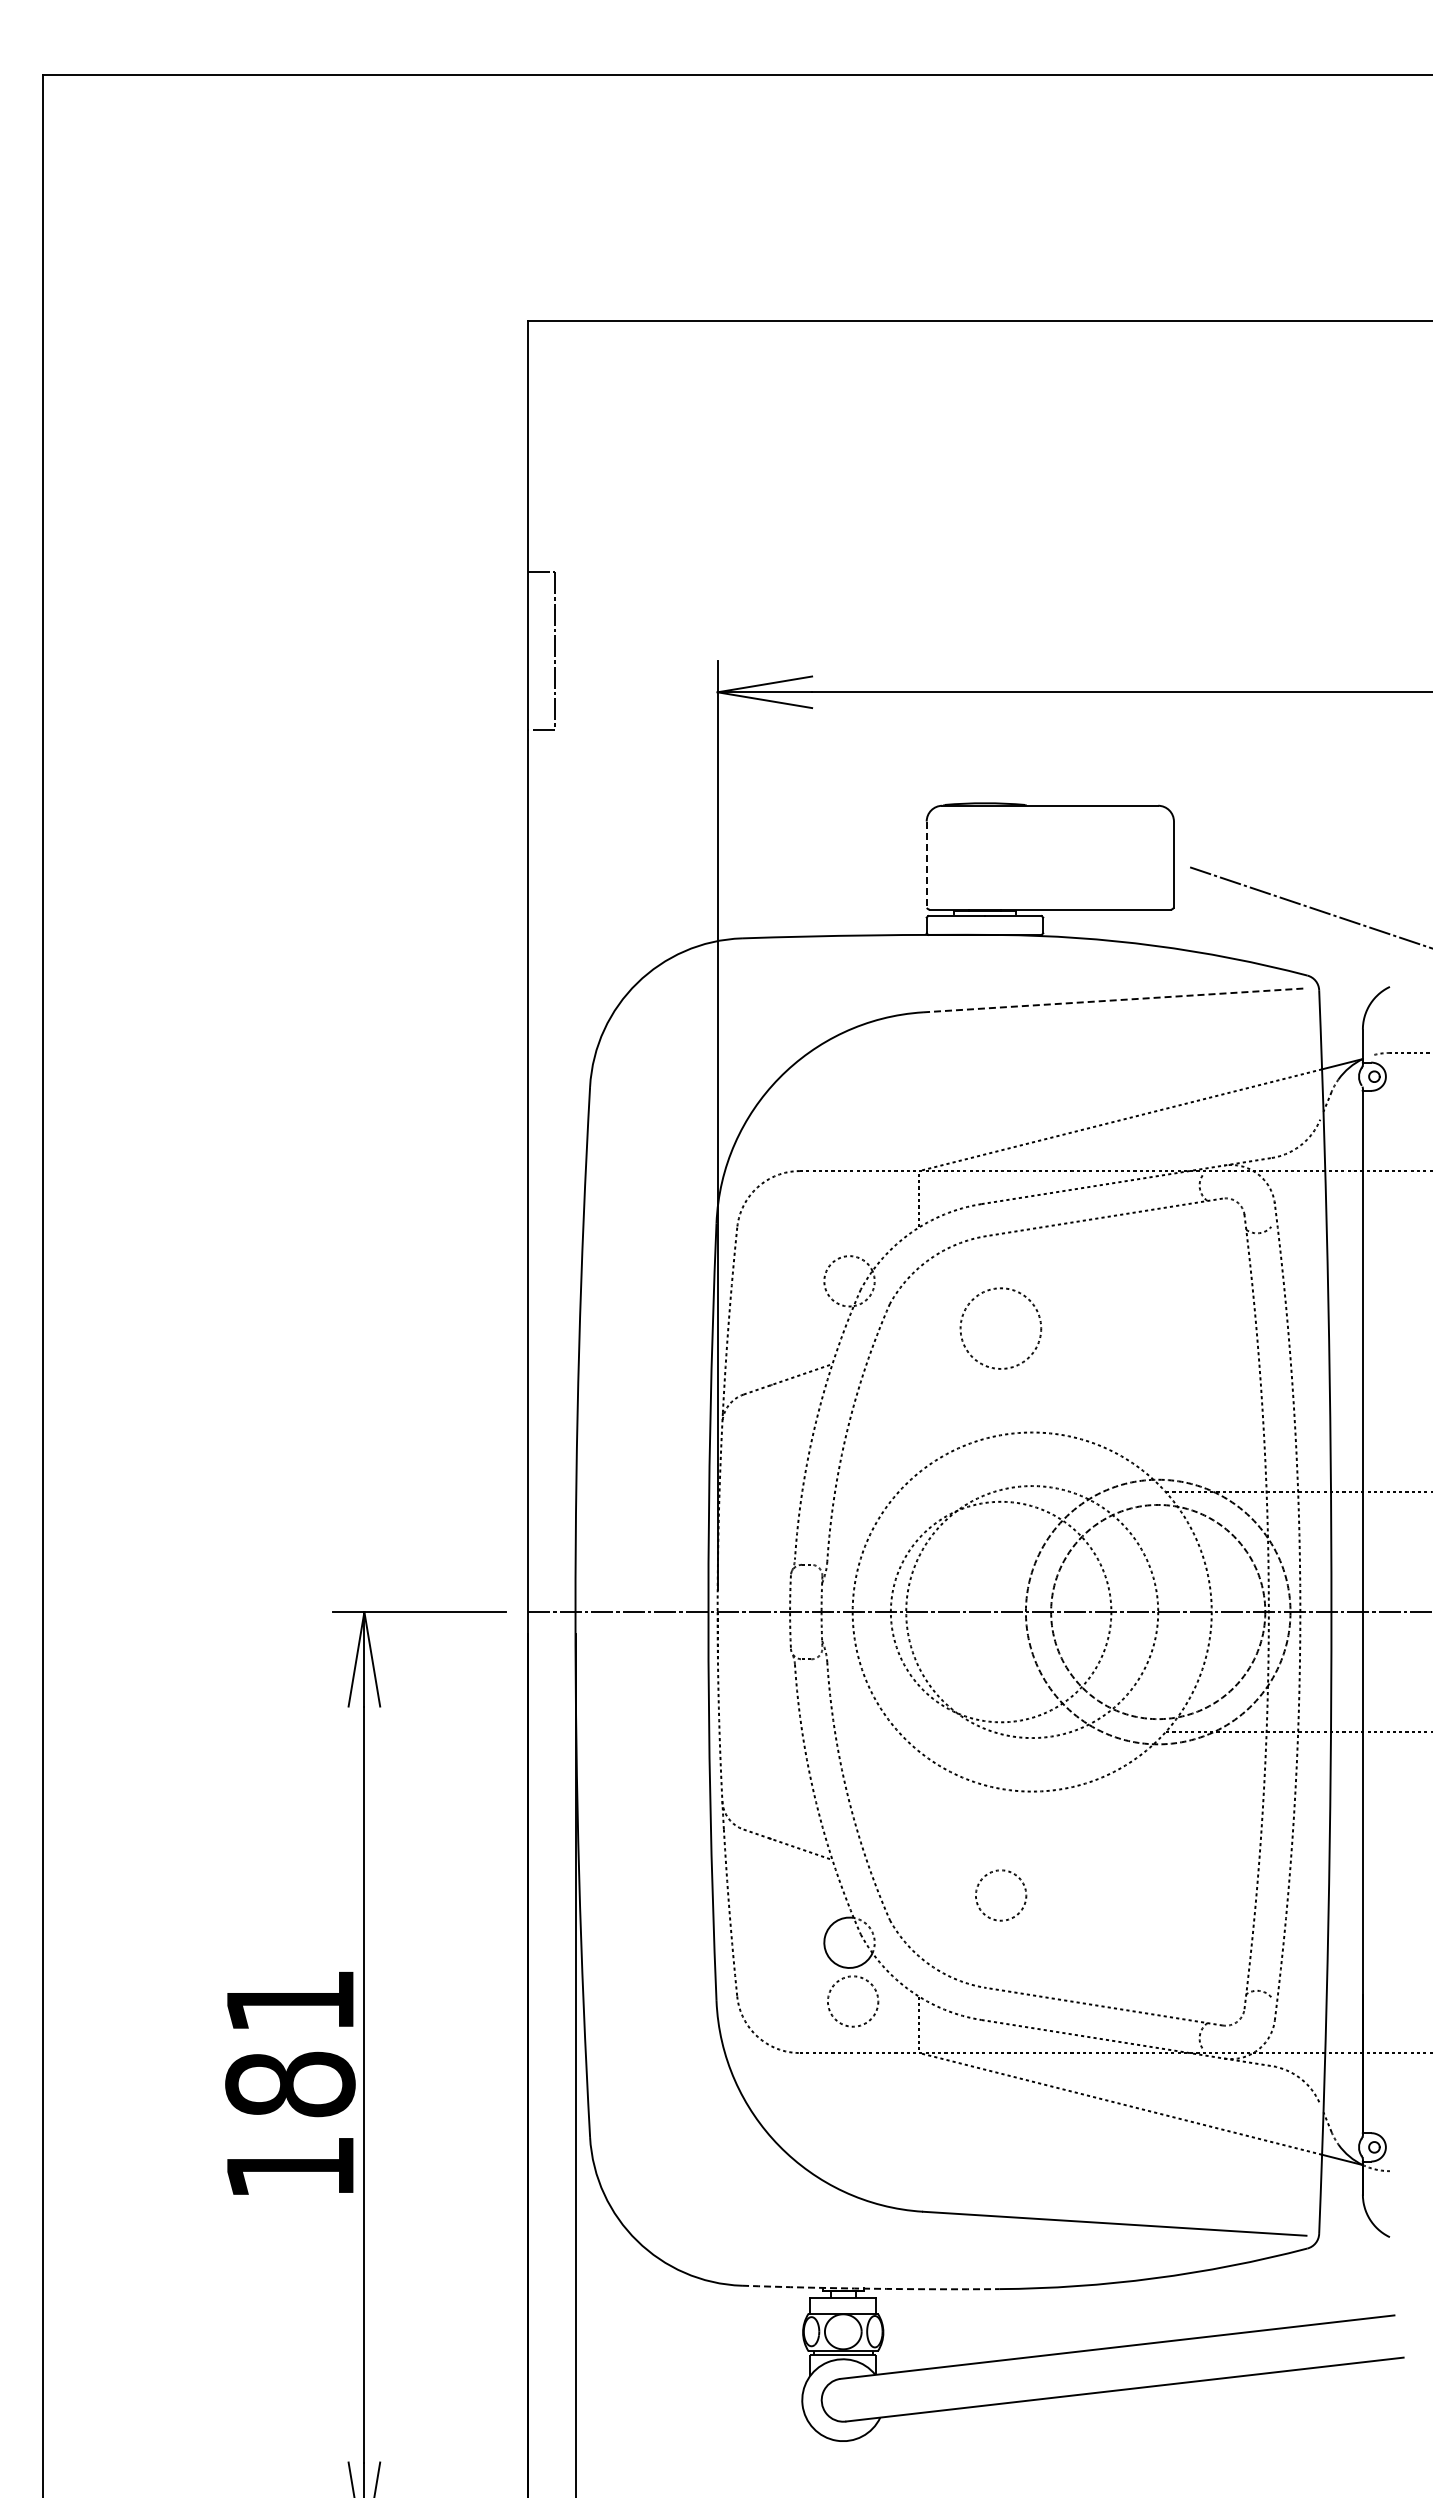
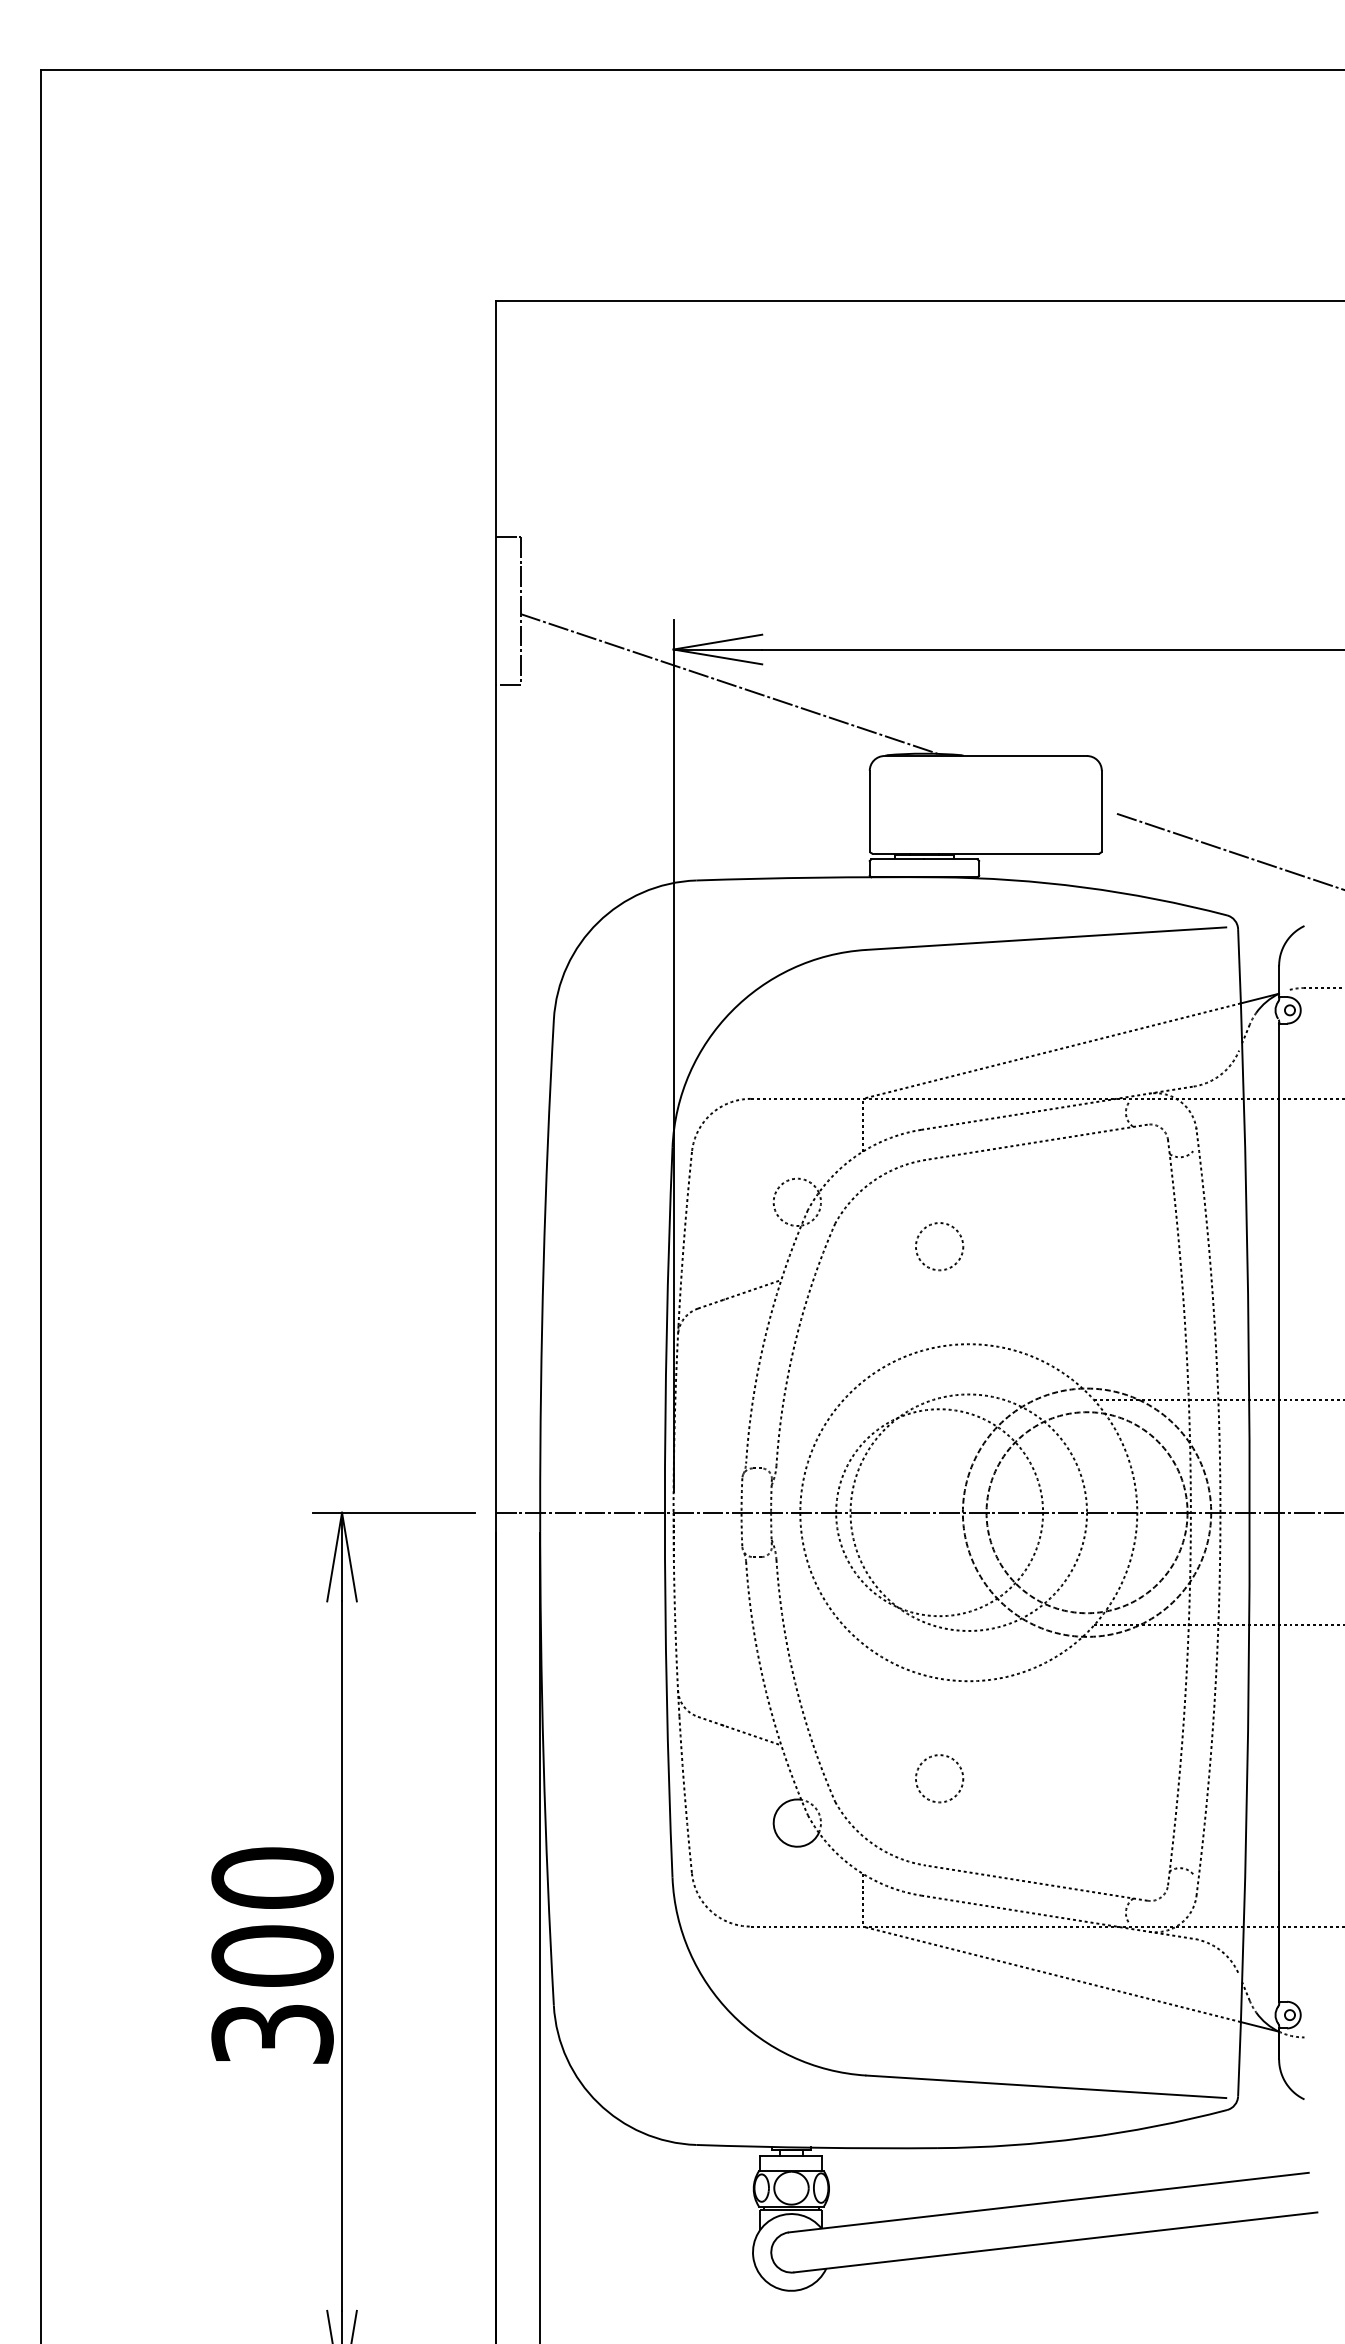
line: (776, 728) -> (728, 683), added
line: (926, 865) -> (869, 812), dashed -> solid
line: (1115, 1000) -> (1046, 938), dashed -> solid
circle: (1001, 1328) -> (939, 1246), size x0.62
circle: (853, 2001) -> (801, 1878), removed
text: (290, 2083) -> (272, 1955), 181 -> 300
arc: (870, 2288) -> (817, 2147), dashed -> solid

